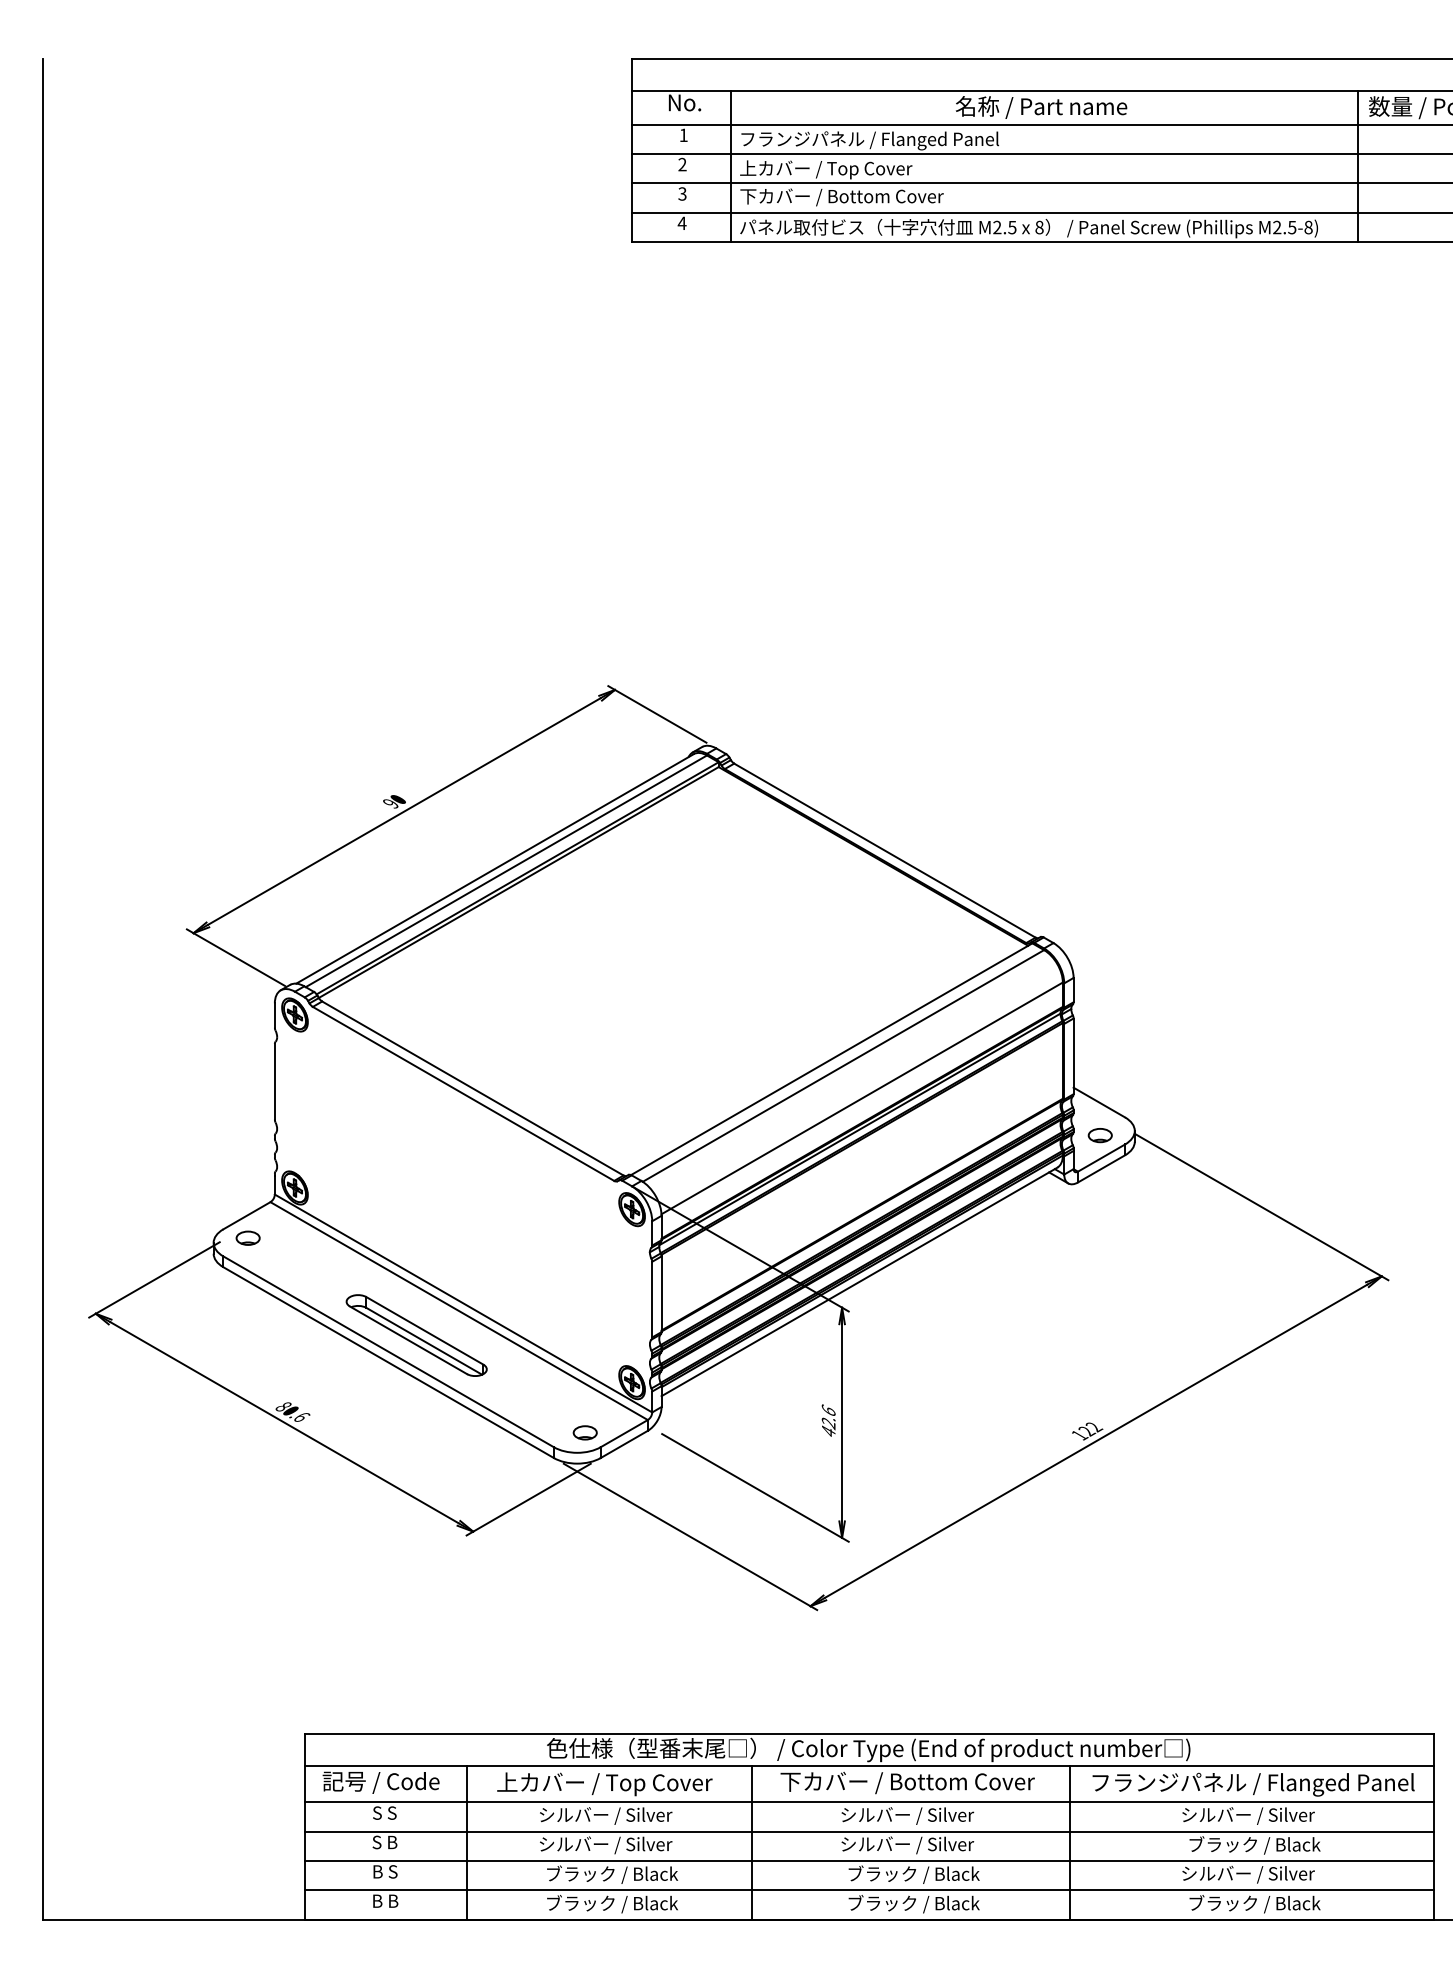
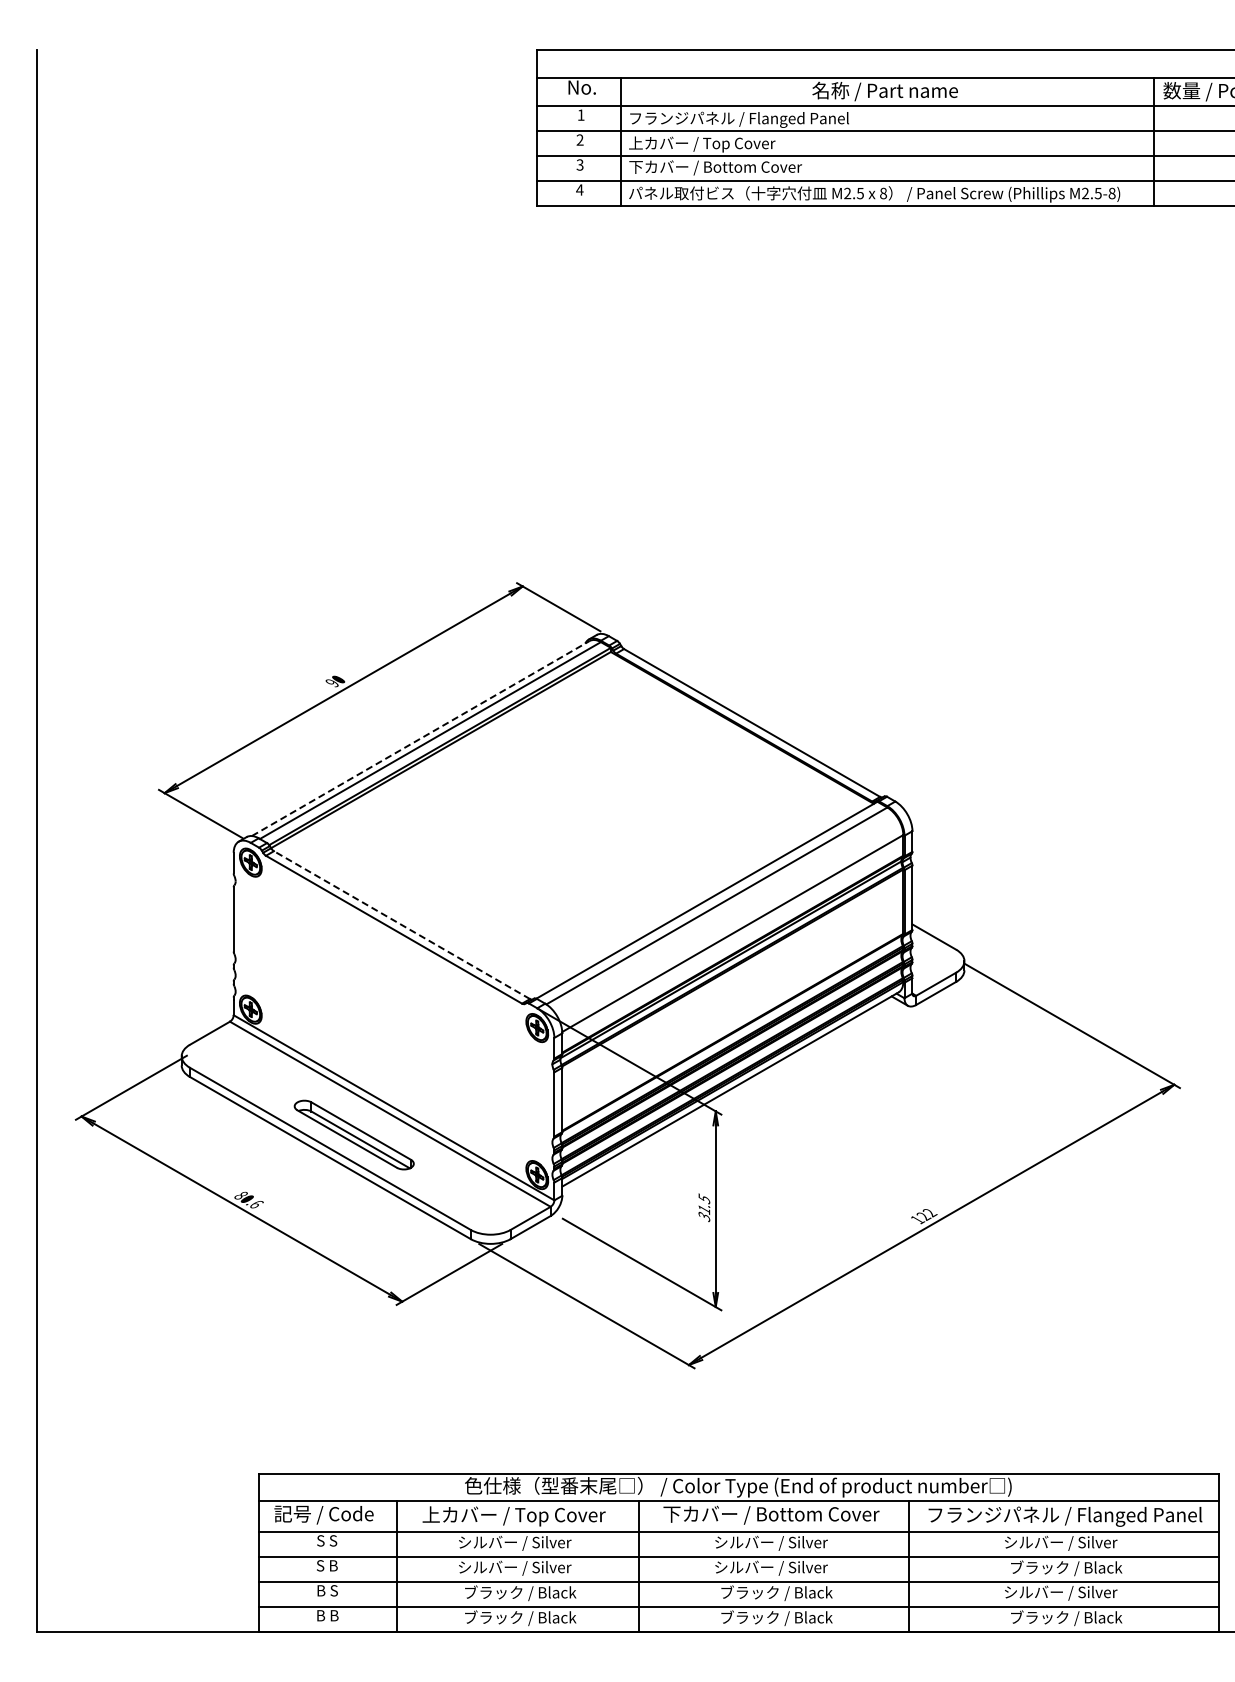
line: (494, 868) -> (420, 738), solid -> dashed
line: (473, 1088) -> (402, 925), solid -> dashed
part: (1099, 1134) -> (934, 964), removed
part: (247, 1237) -> (210, 1051), removed
text: (828, 1420) -> (704, 1207), 42.6 -> 31.5
part: (585, 1432) -> (497, 1217), removed

